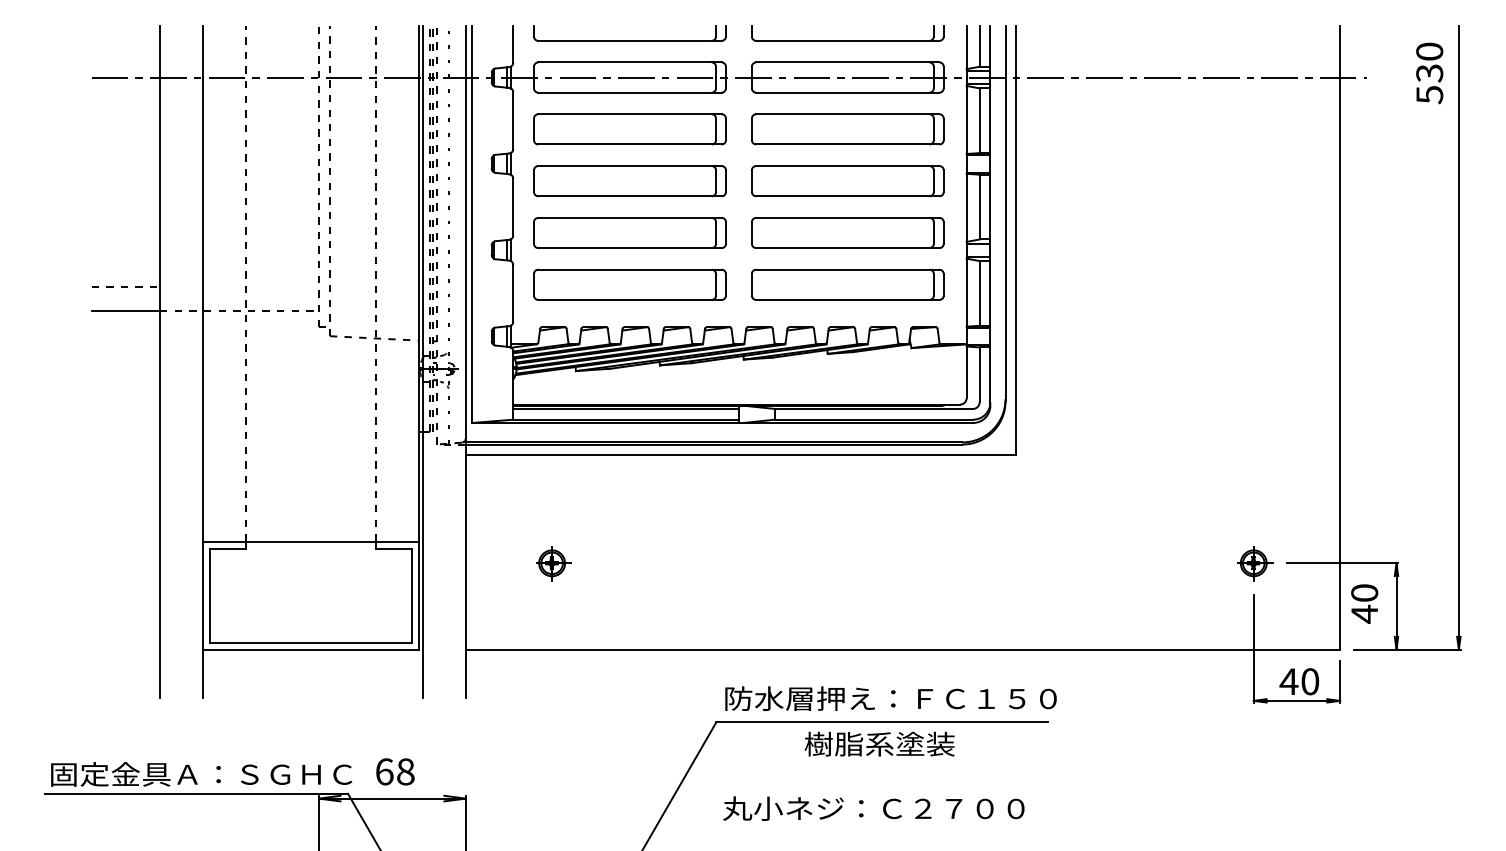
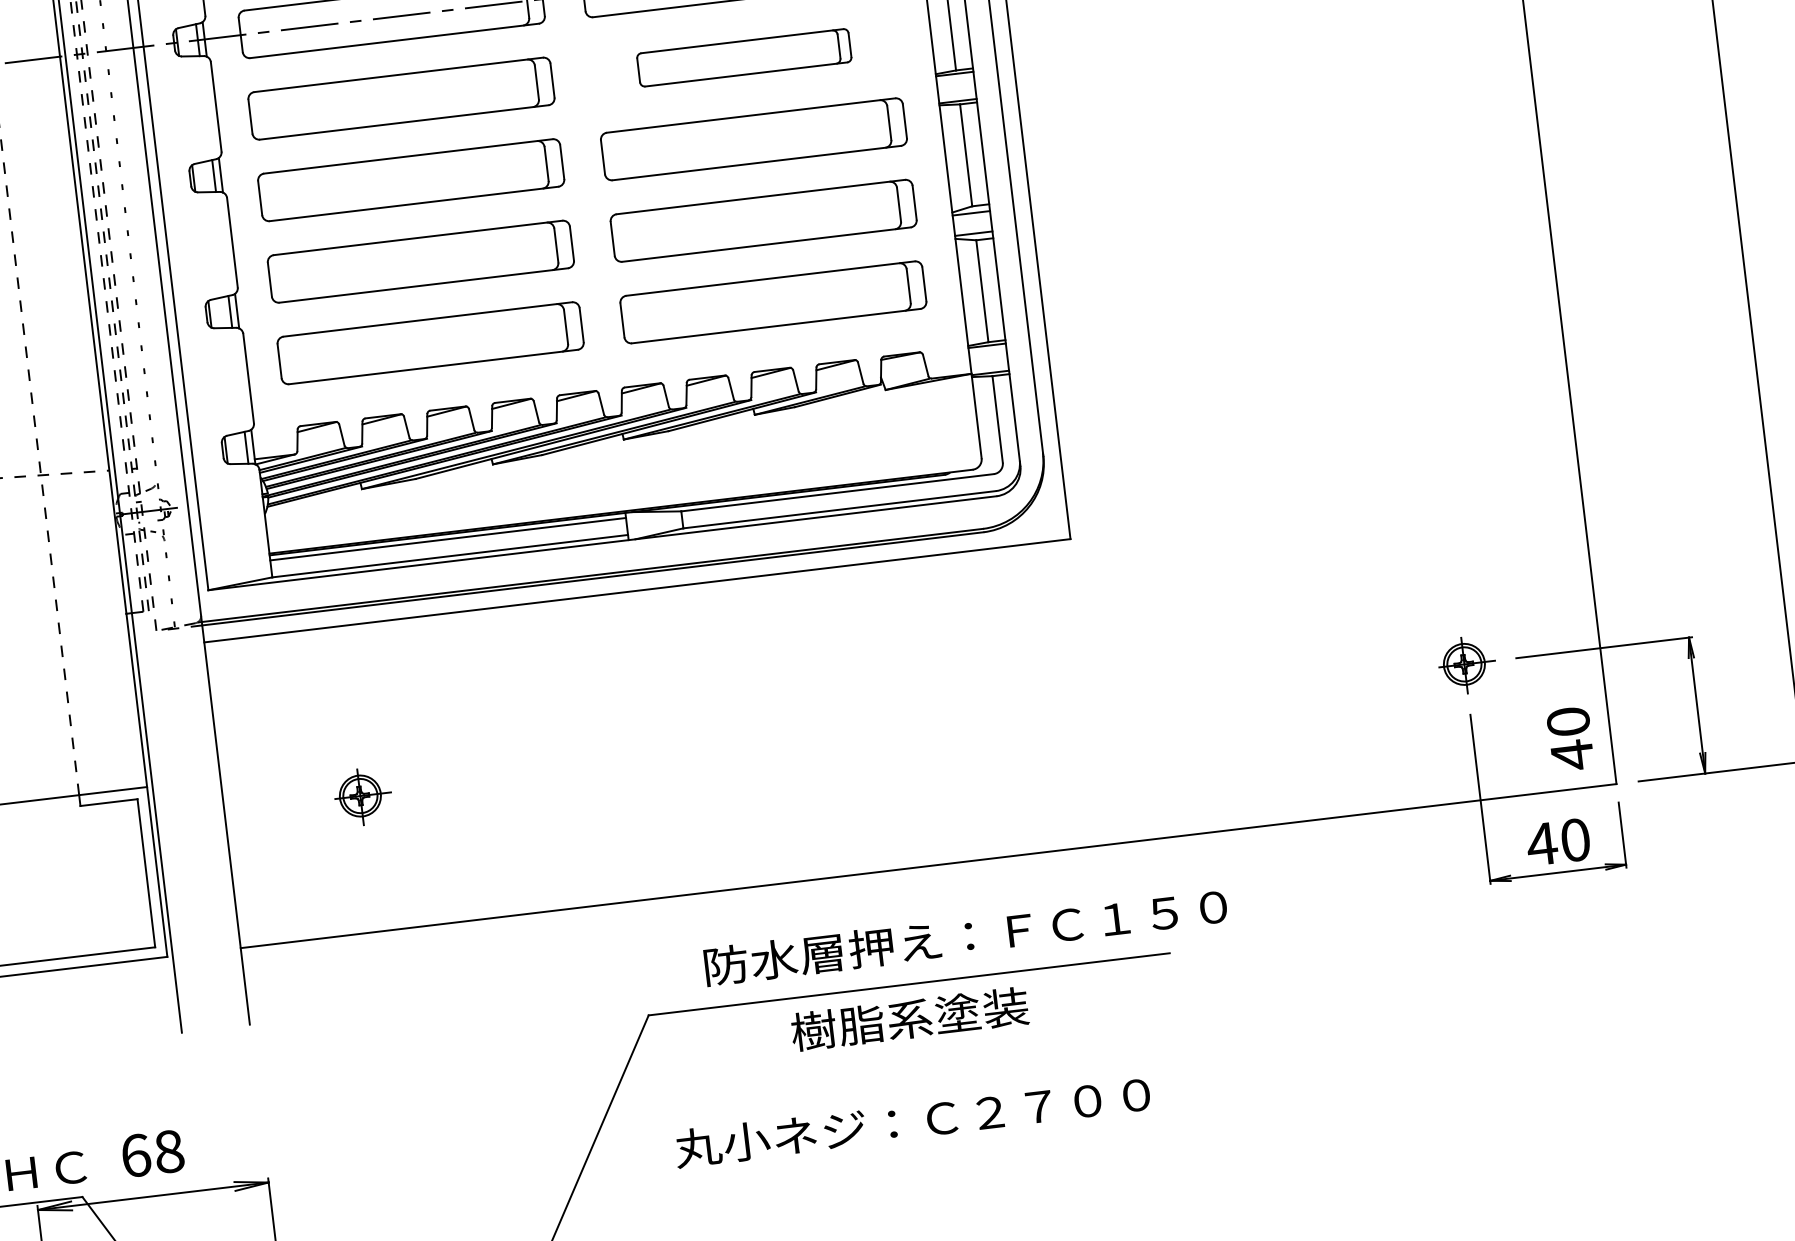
part: (847, 129) -> (743, 58), size x0.7
text: (1364, 603) -> (1570, 738), moved
text: (890, 698) -> (965, 936), moved

